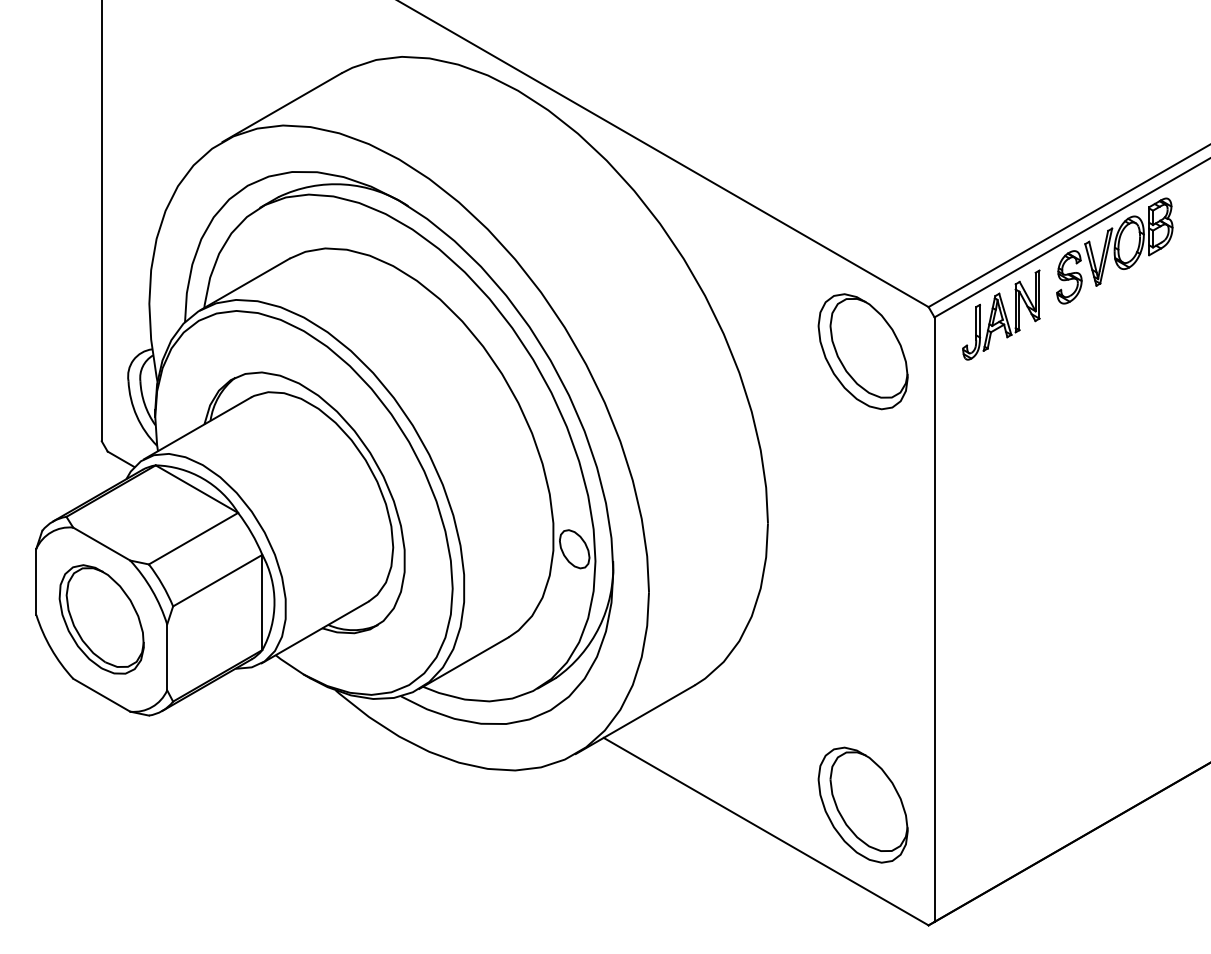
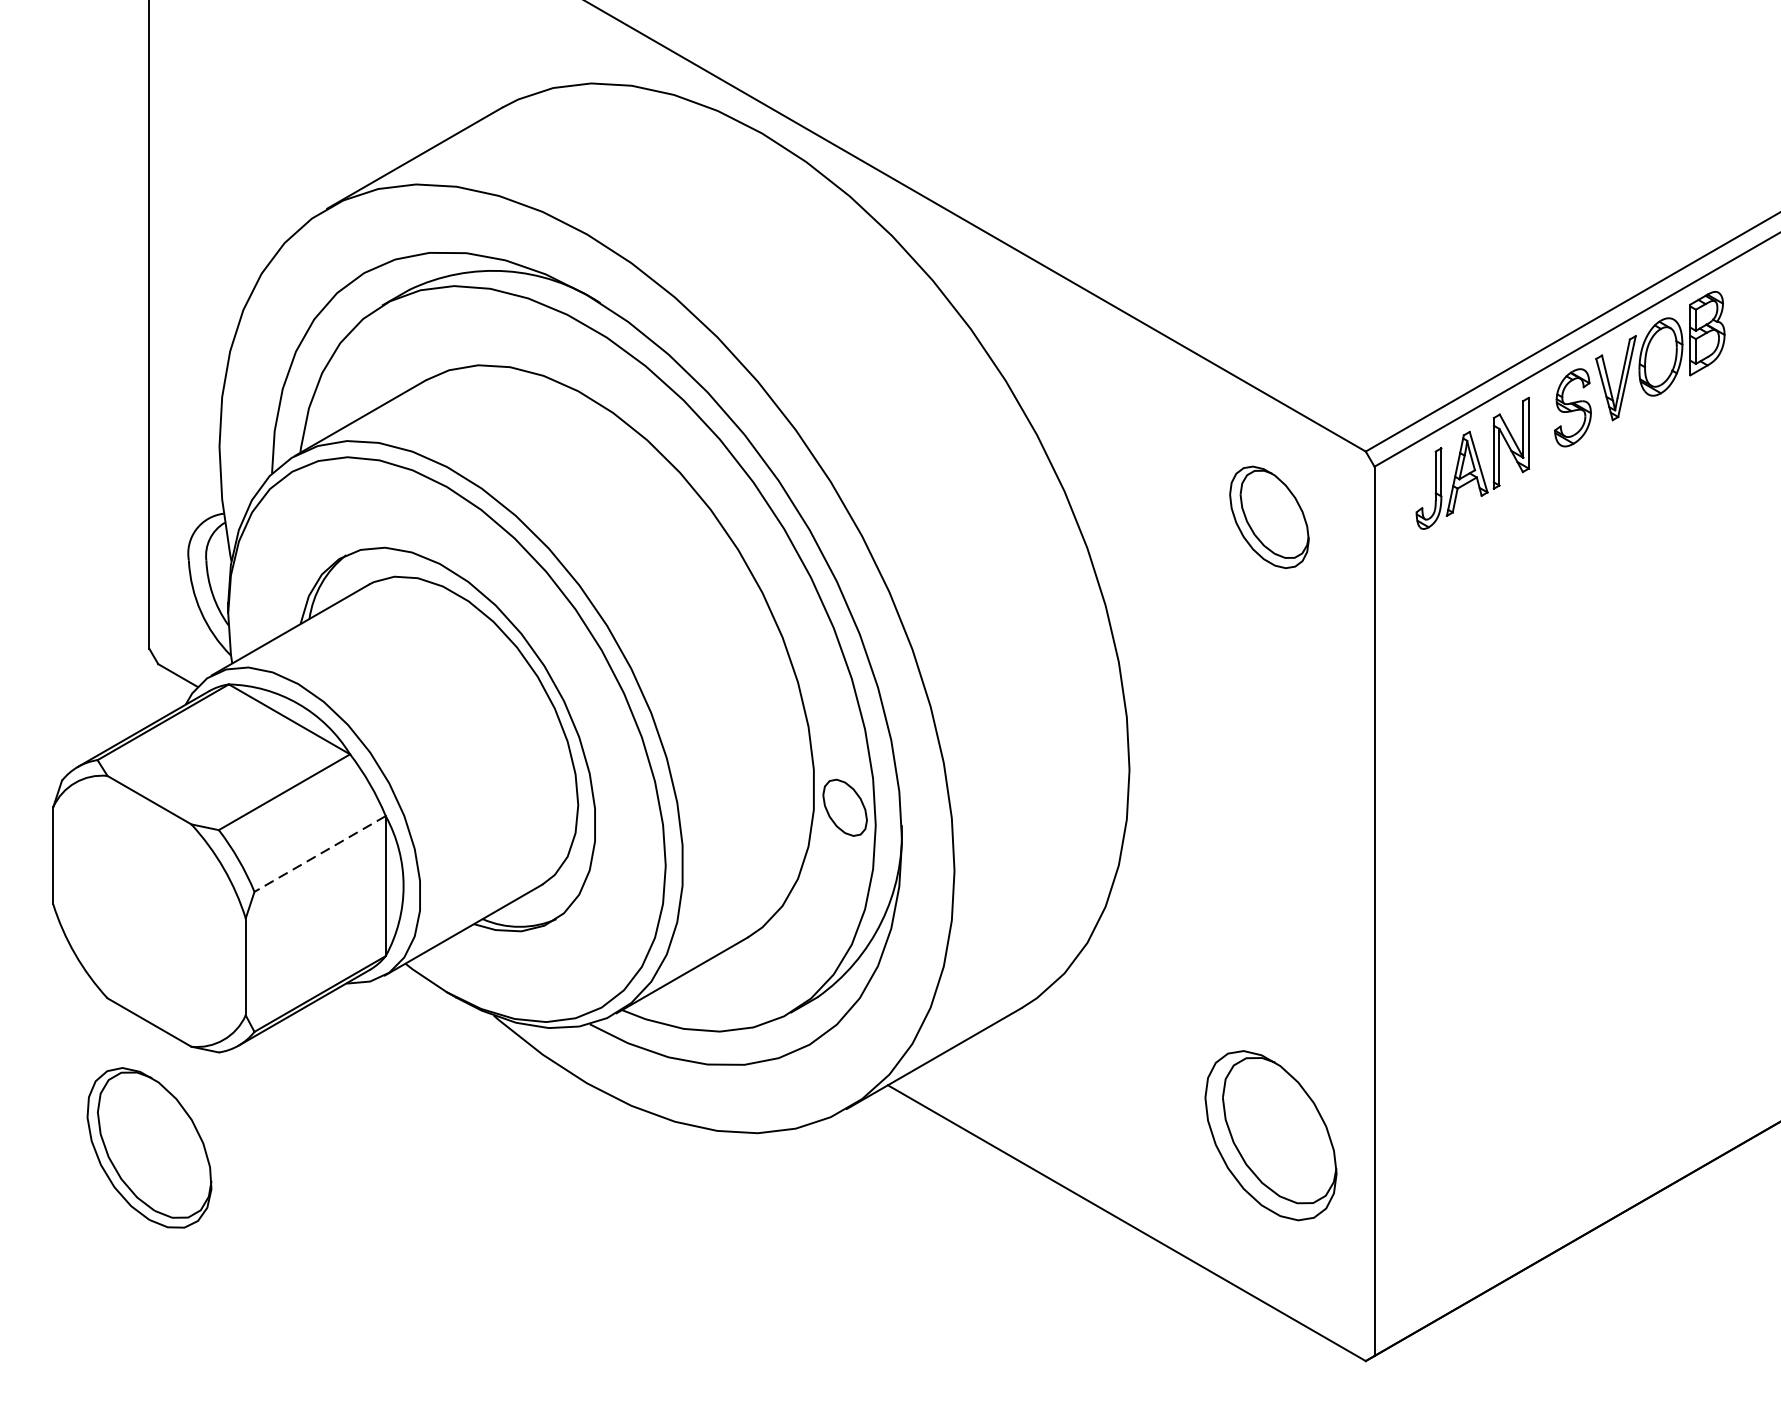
part: (862, 351) -> (1268, 516), size x0.6
line: (217, 580) -> (319, 853), solid -> dashed
part: (101, 619) -> (149, 1147), moved
part: (862, 804) -> (1270, 1134), moved

